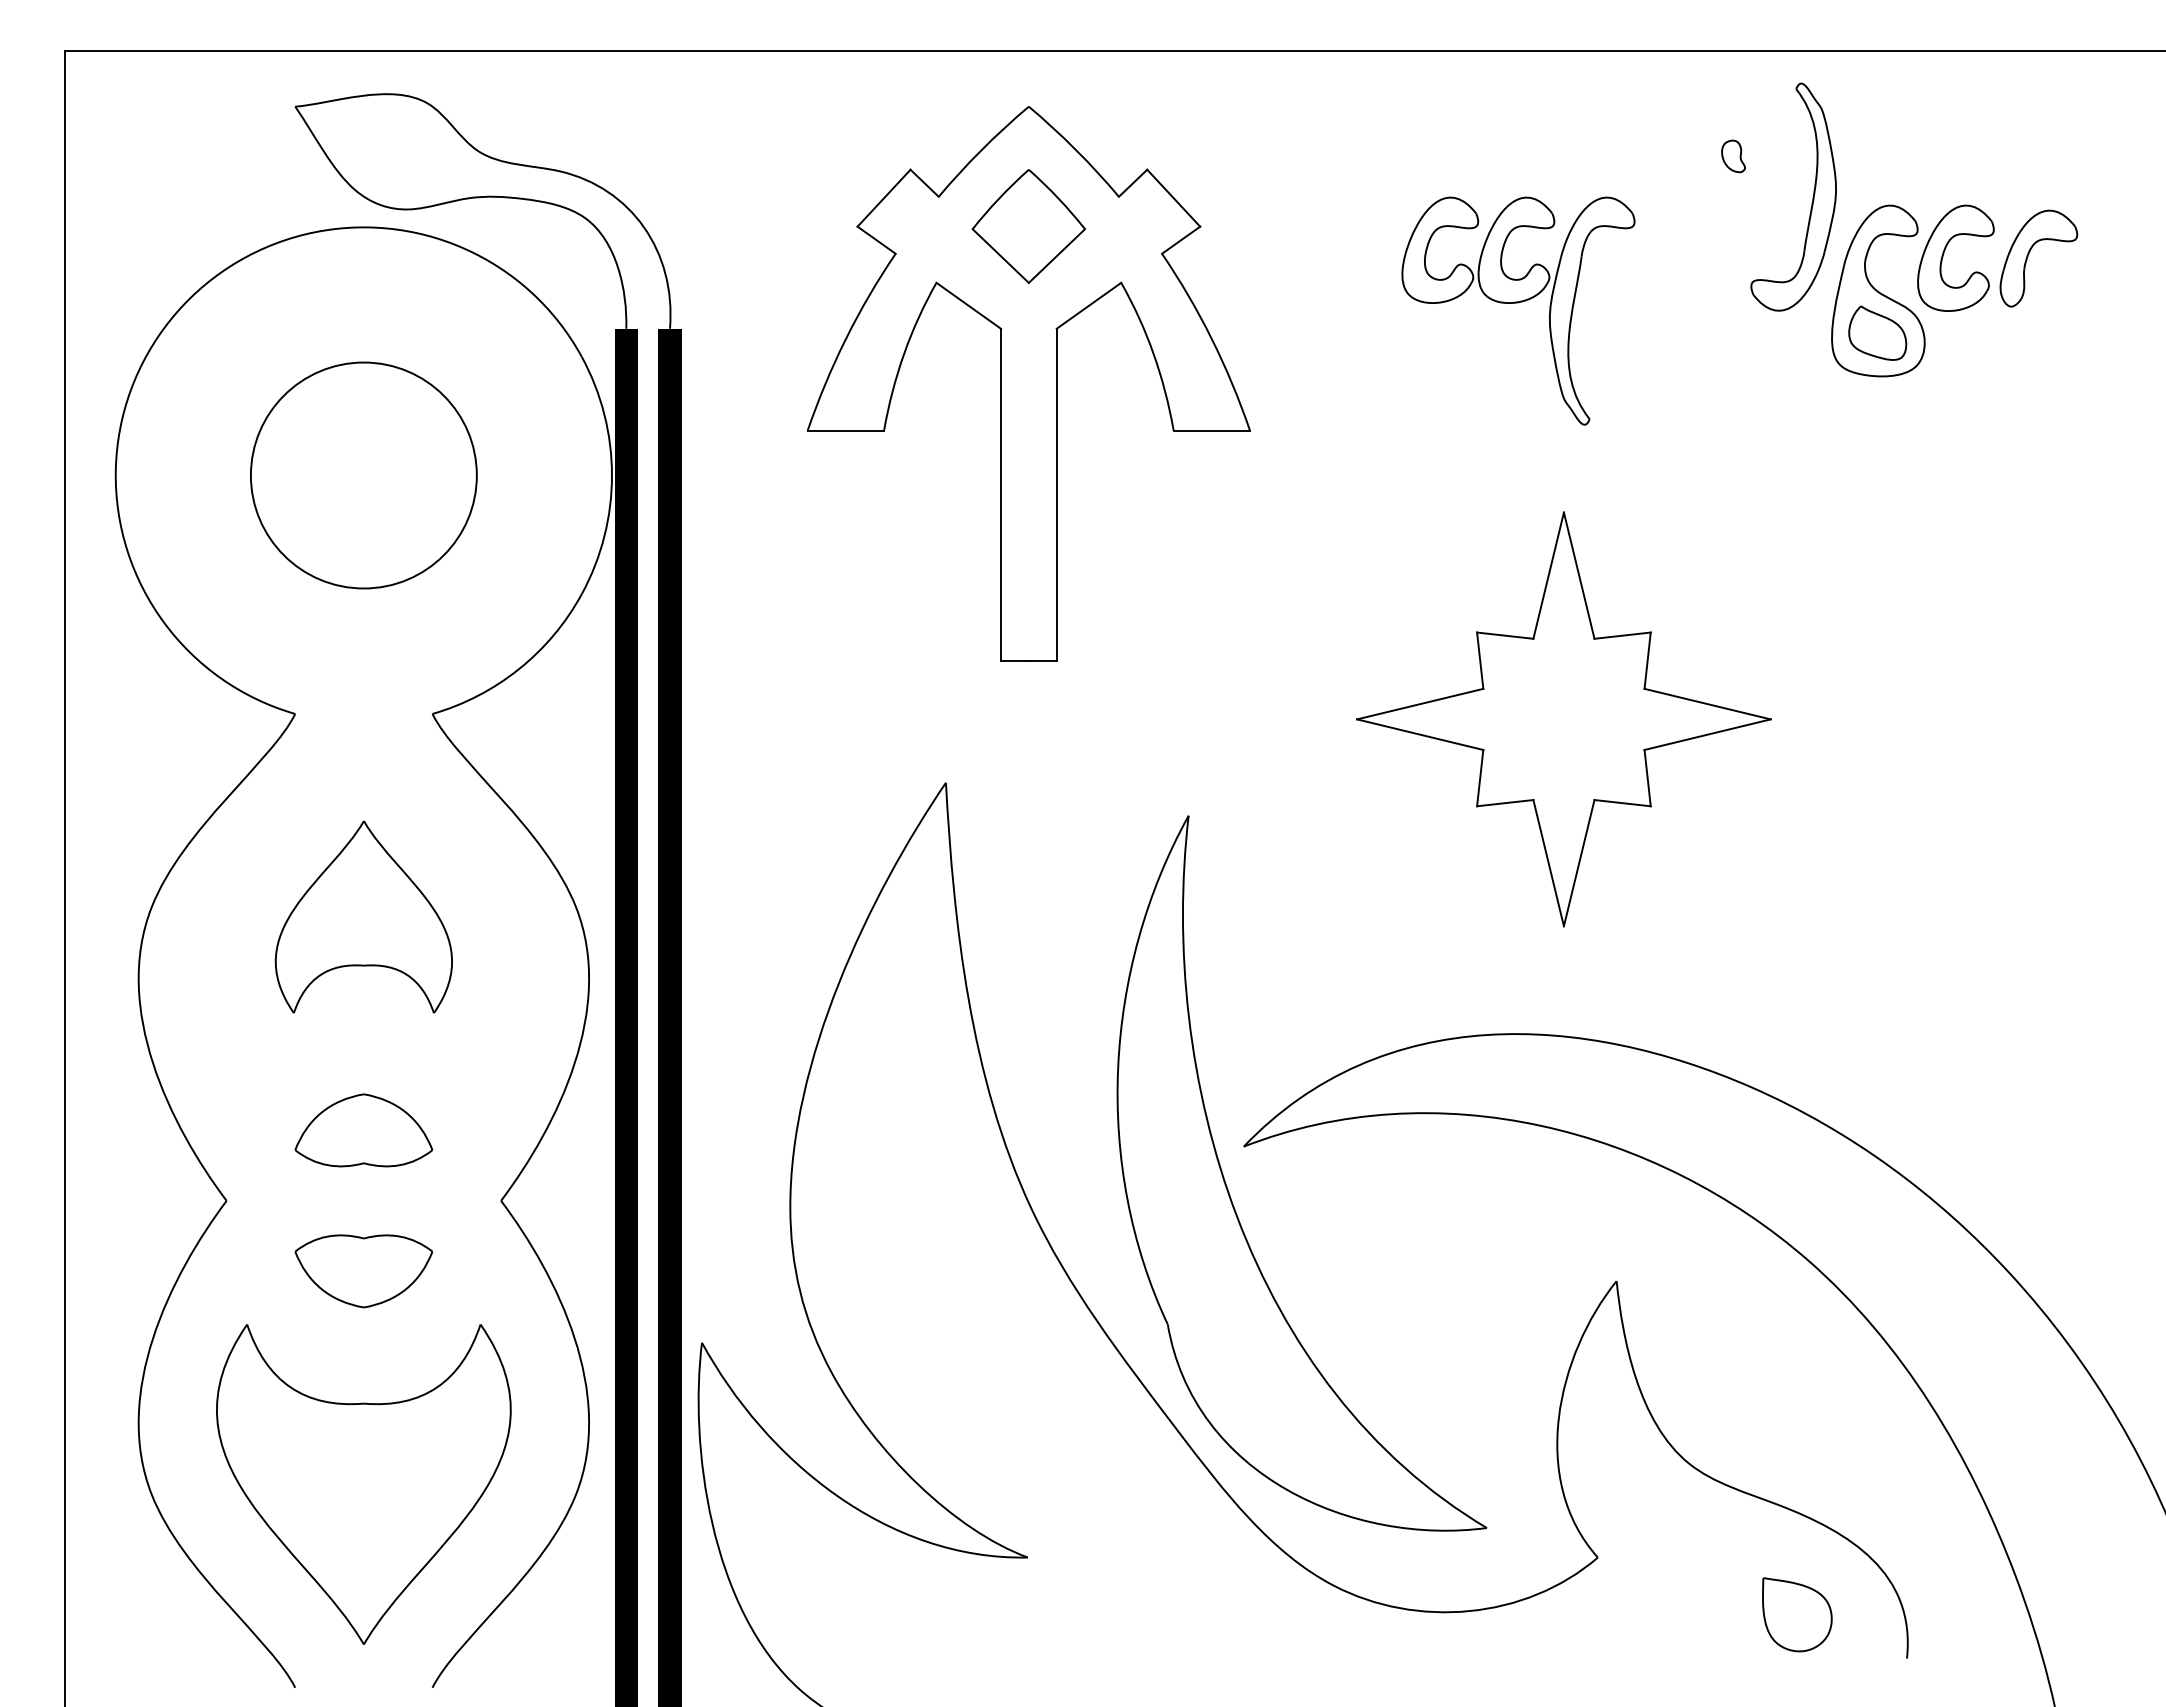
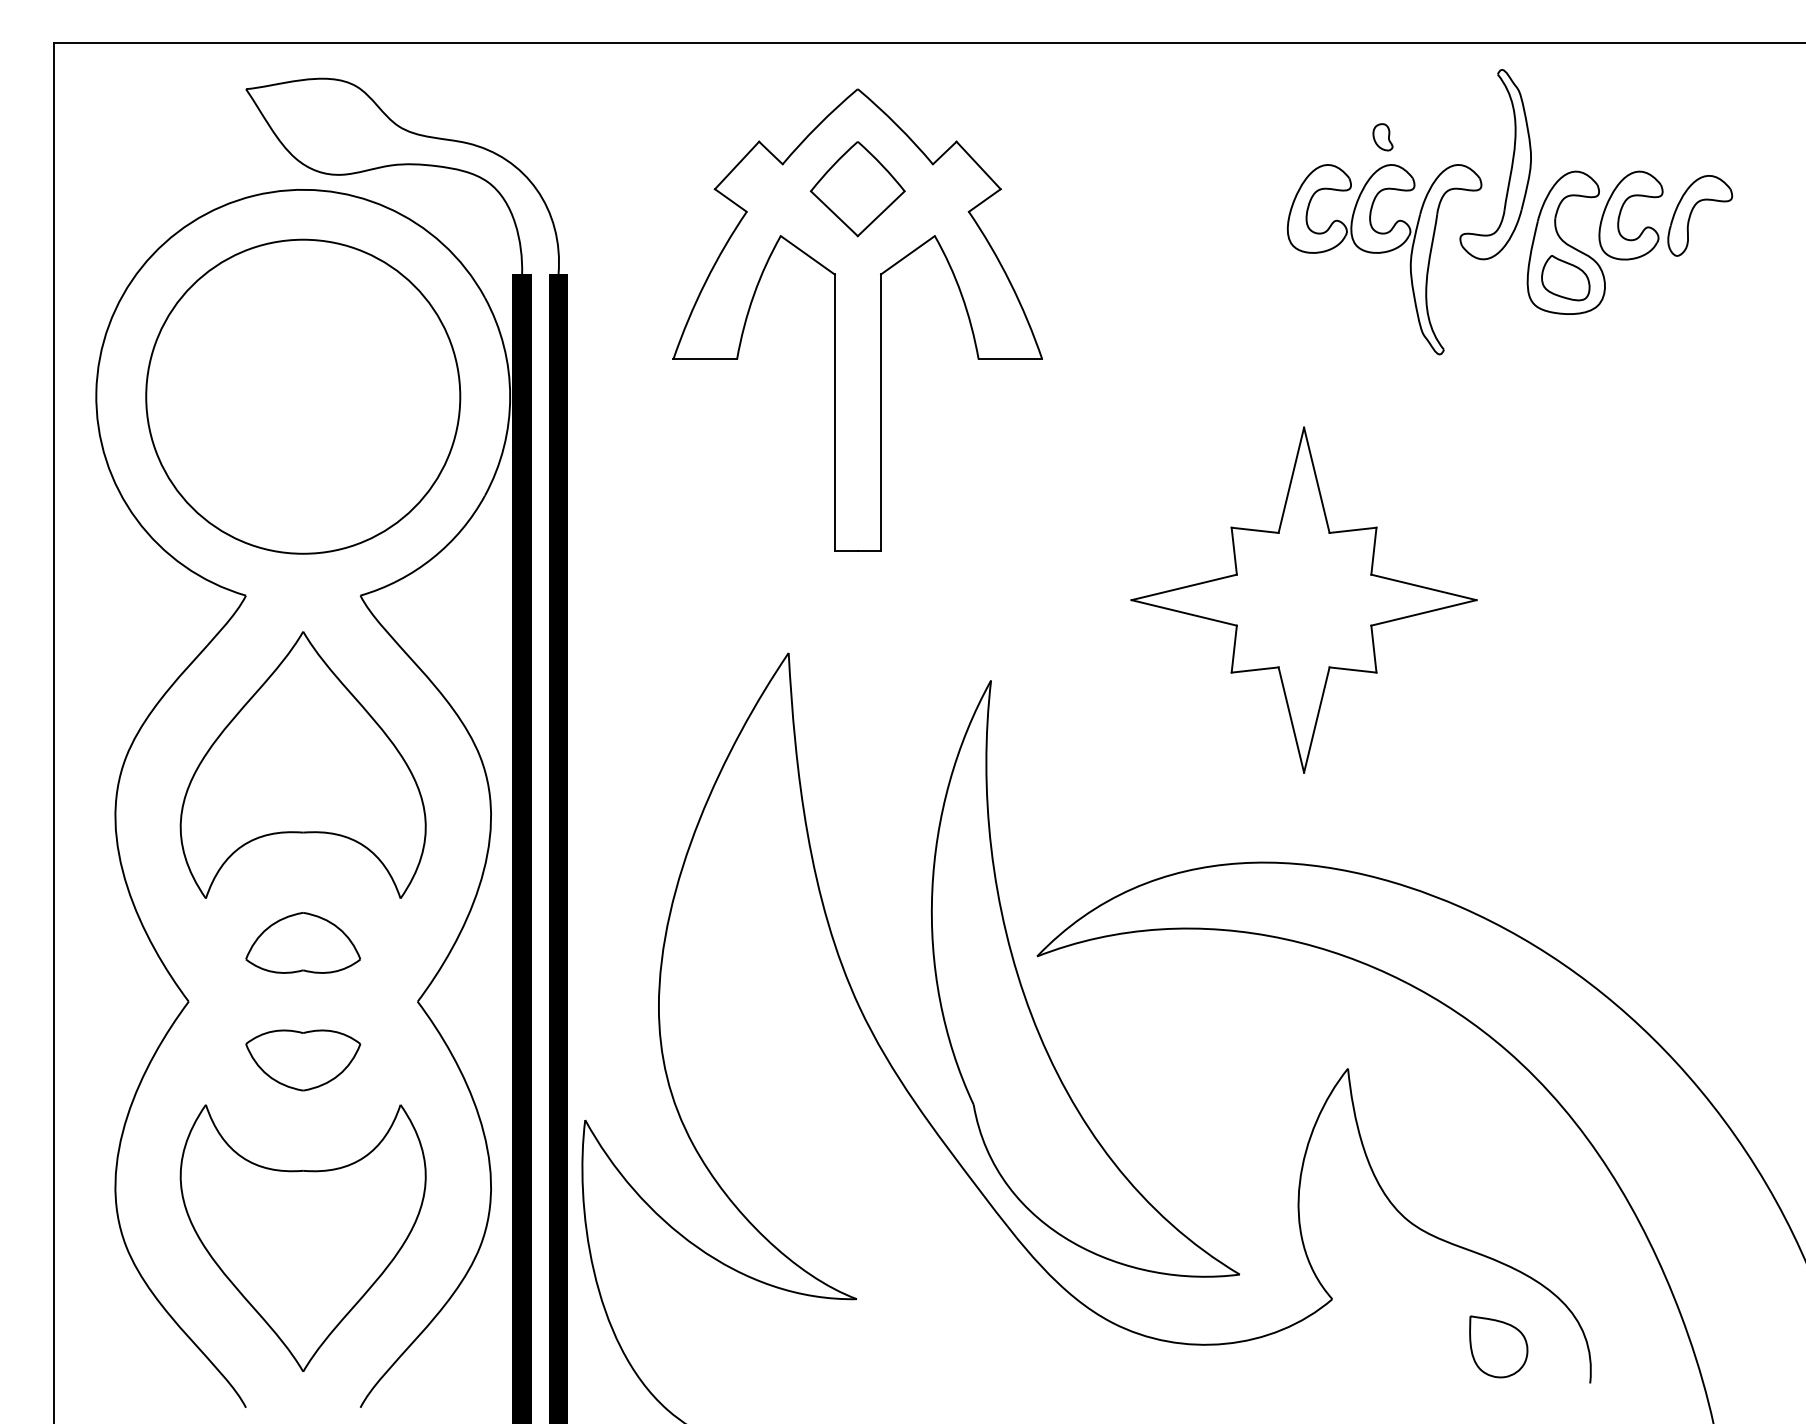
part: (1733, 156) -> (1382, 137), moved
part: (1518, 303) -> (1384, 253), moved
circle: (363, 475) -> (302, 396), size x1.67
part: (363, 916) -> (302, 764), size x1.67

